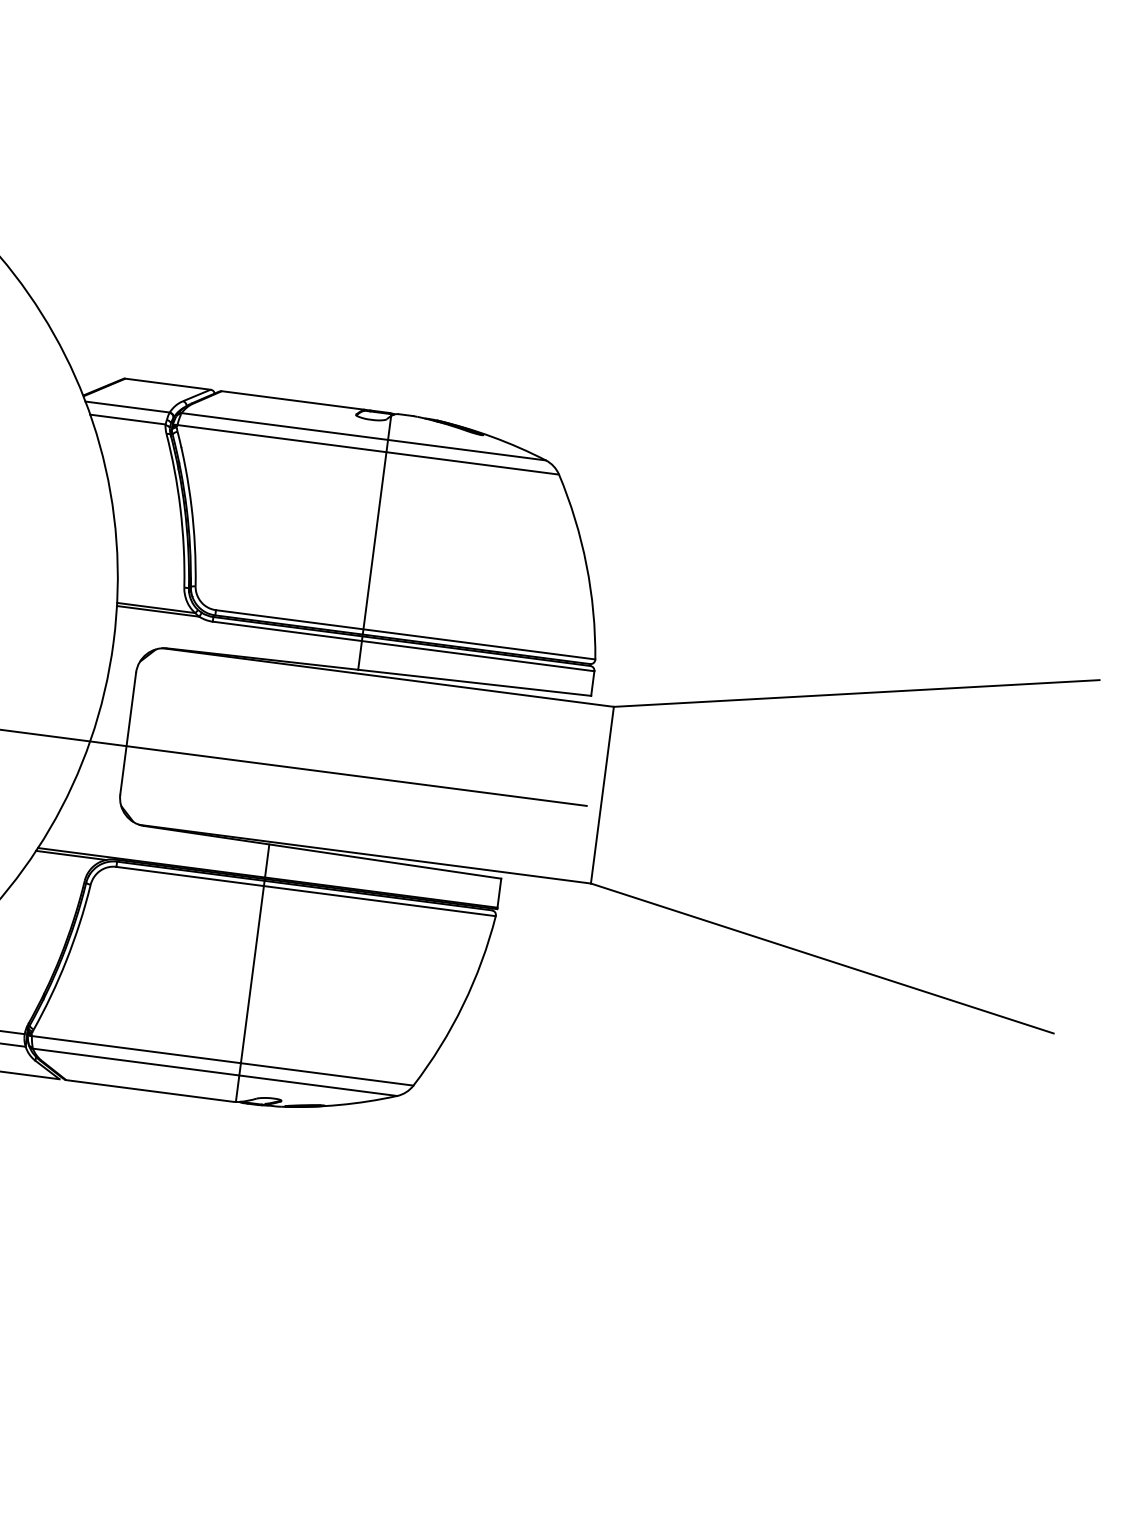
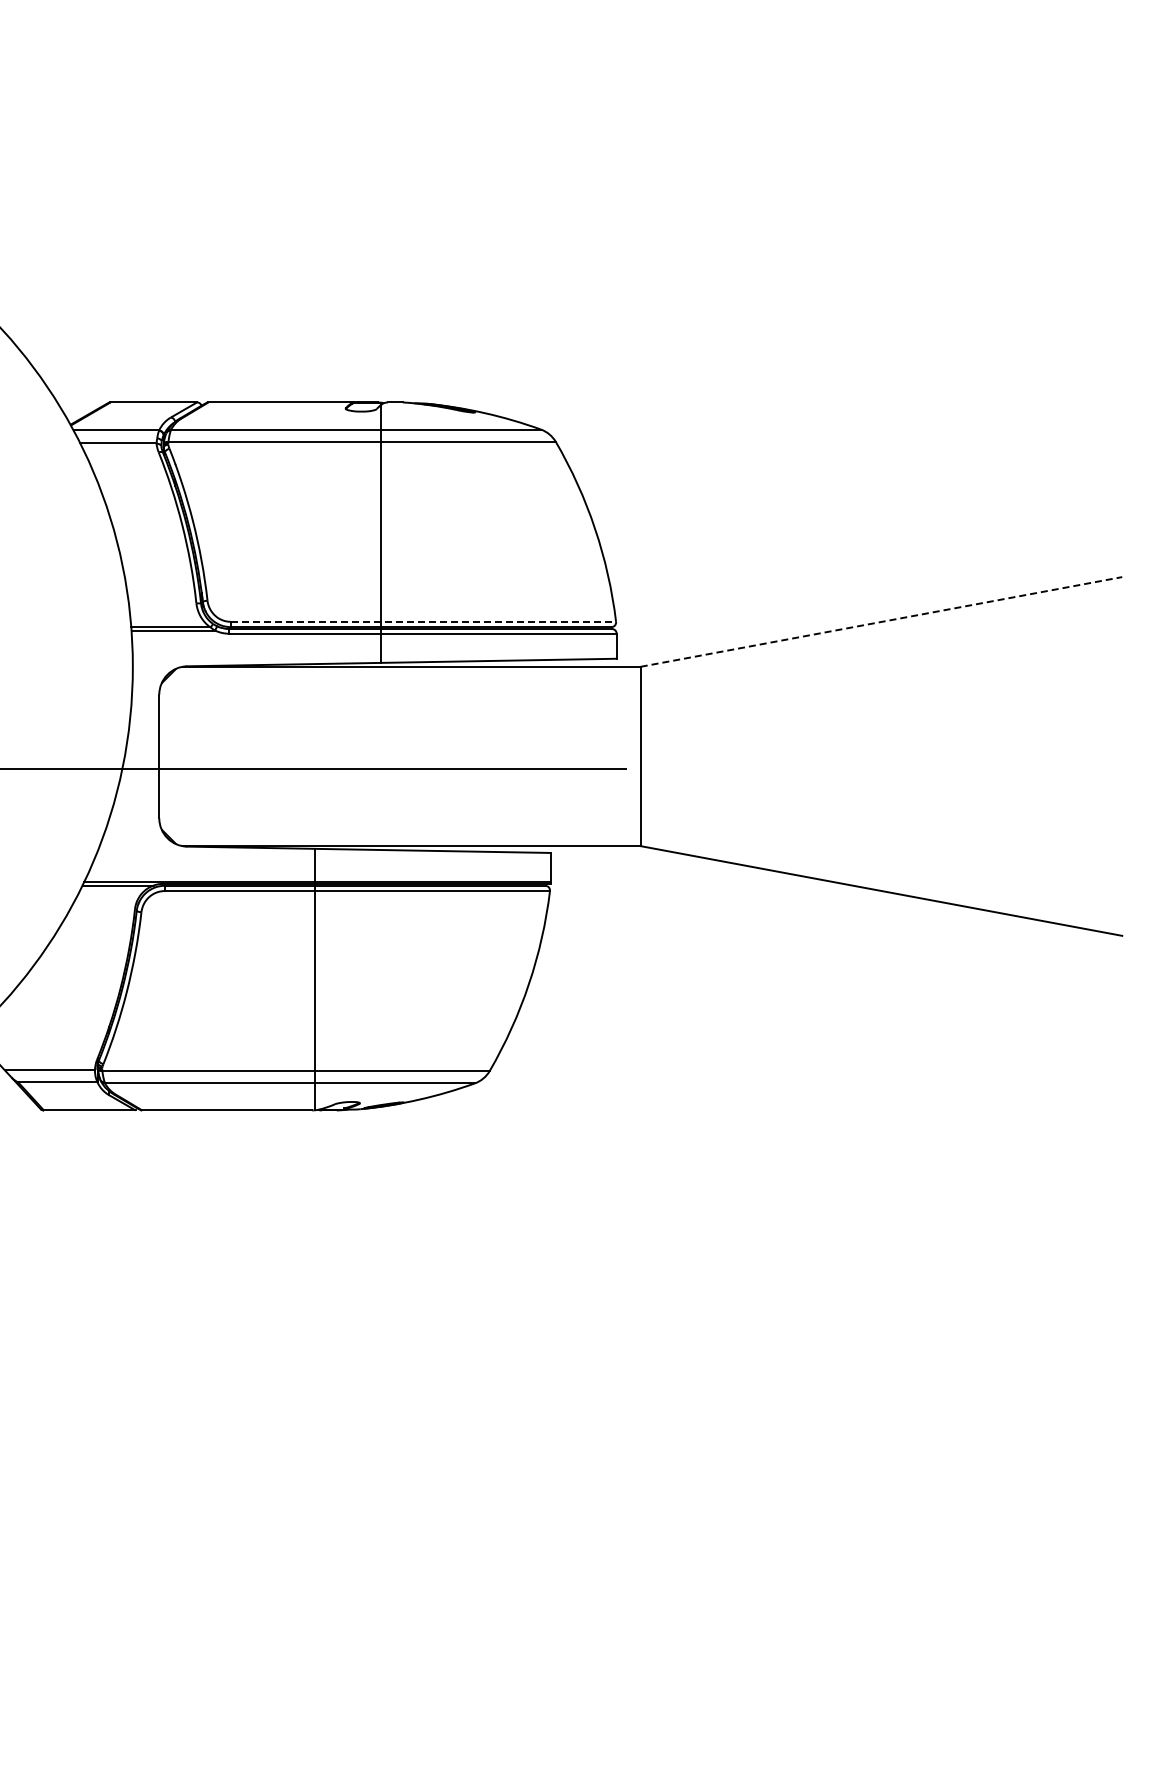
line: (405, 634) -> (423, 621), solid -> dashed
line: (856, 693) -> (881, 621), solid -> dashed

